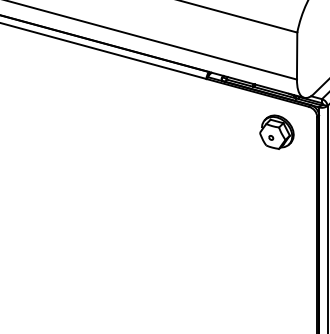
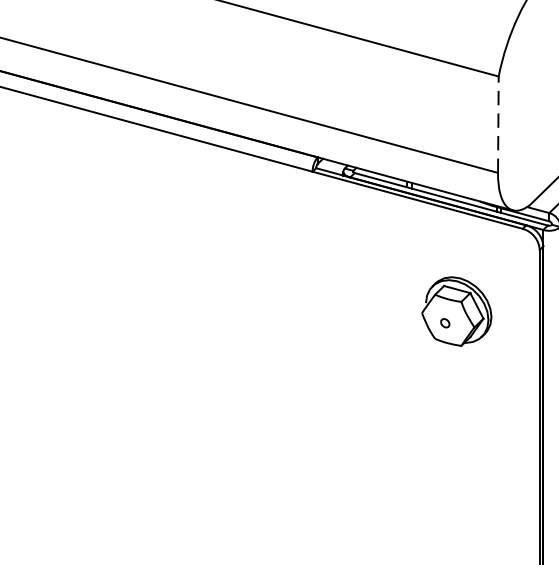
line: (297, 56) -> (499, 125), solid -> dashed
part: (276, 131) -> (456, 310), moved

